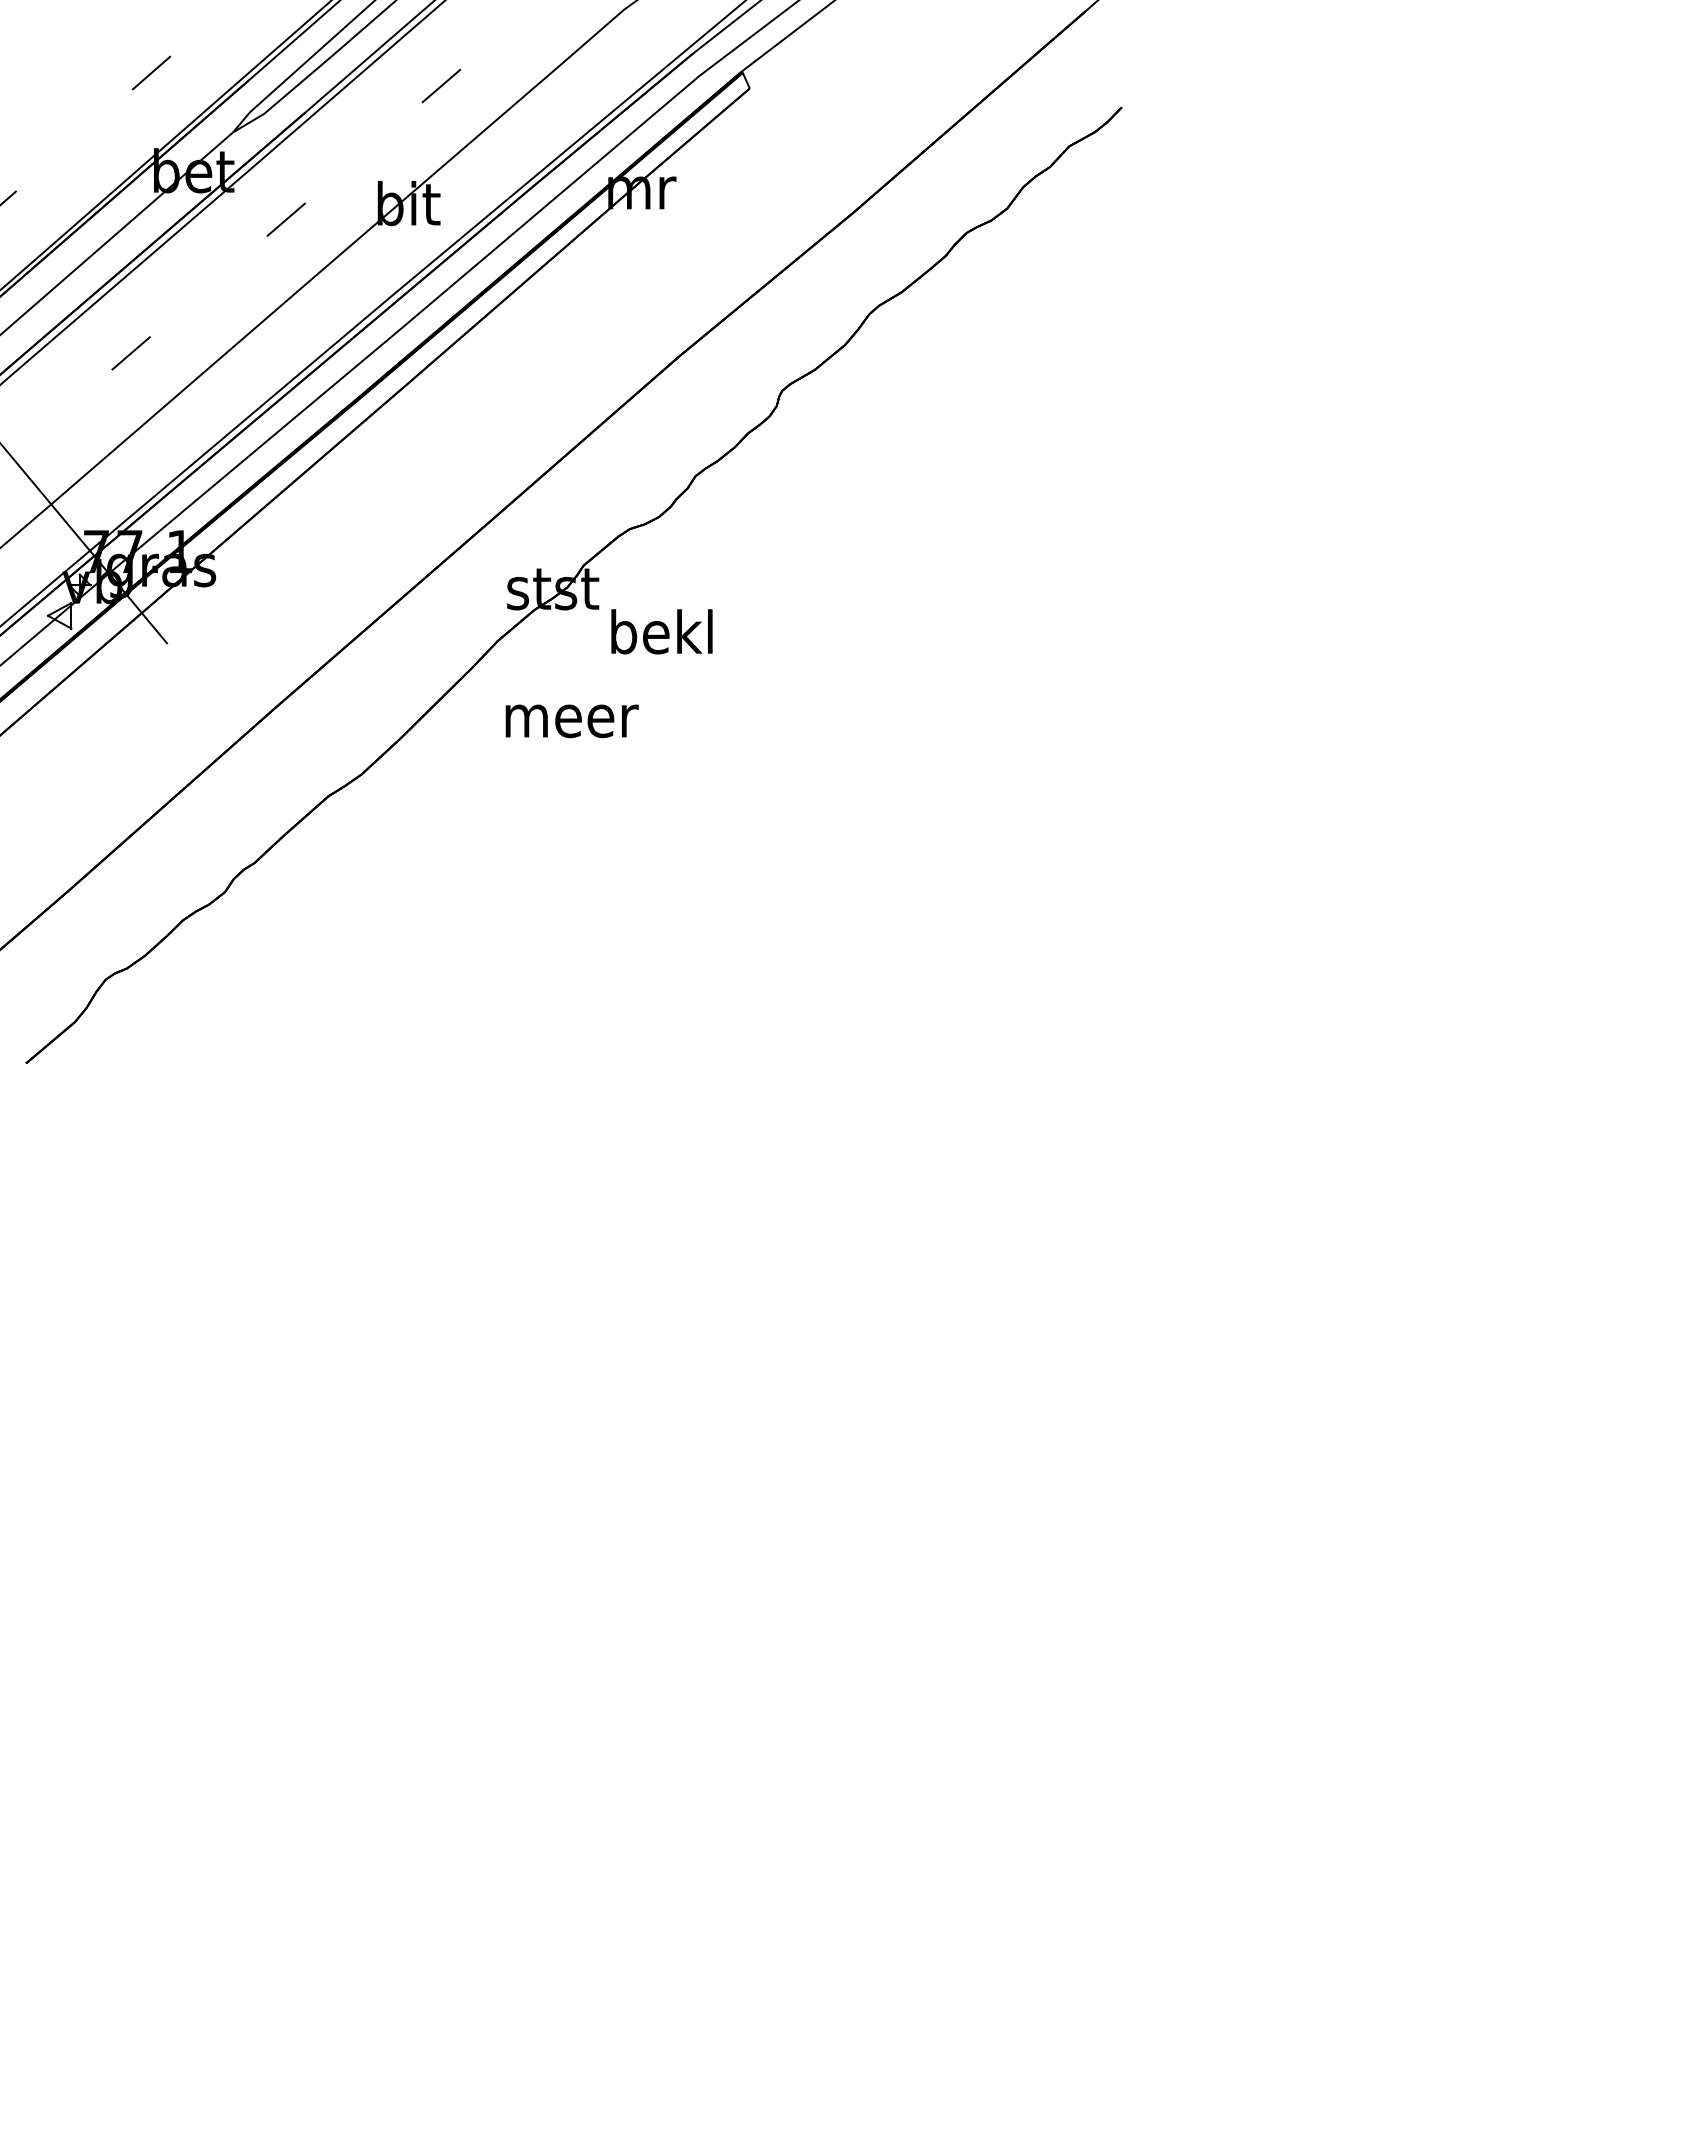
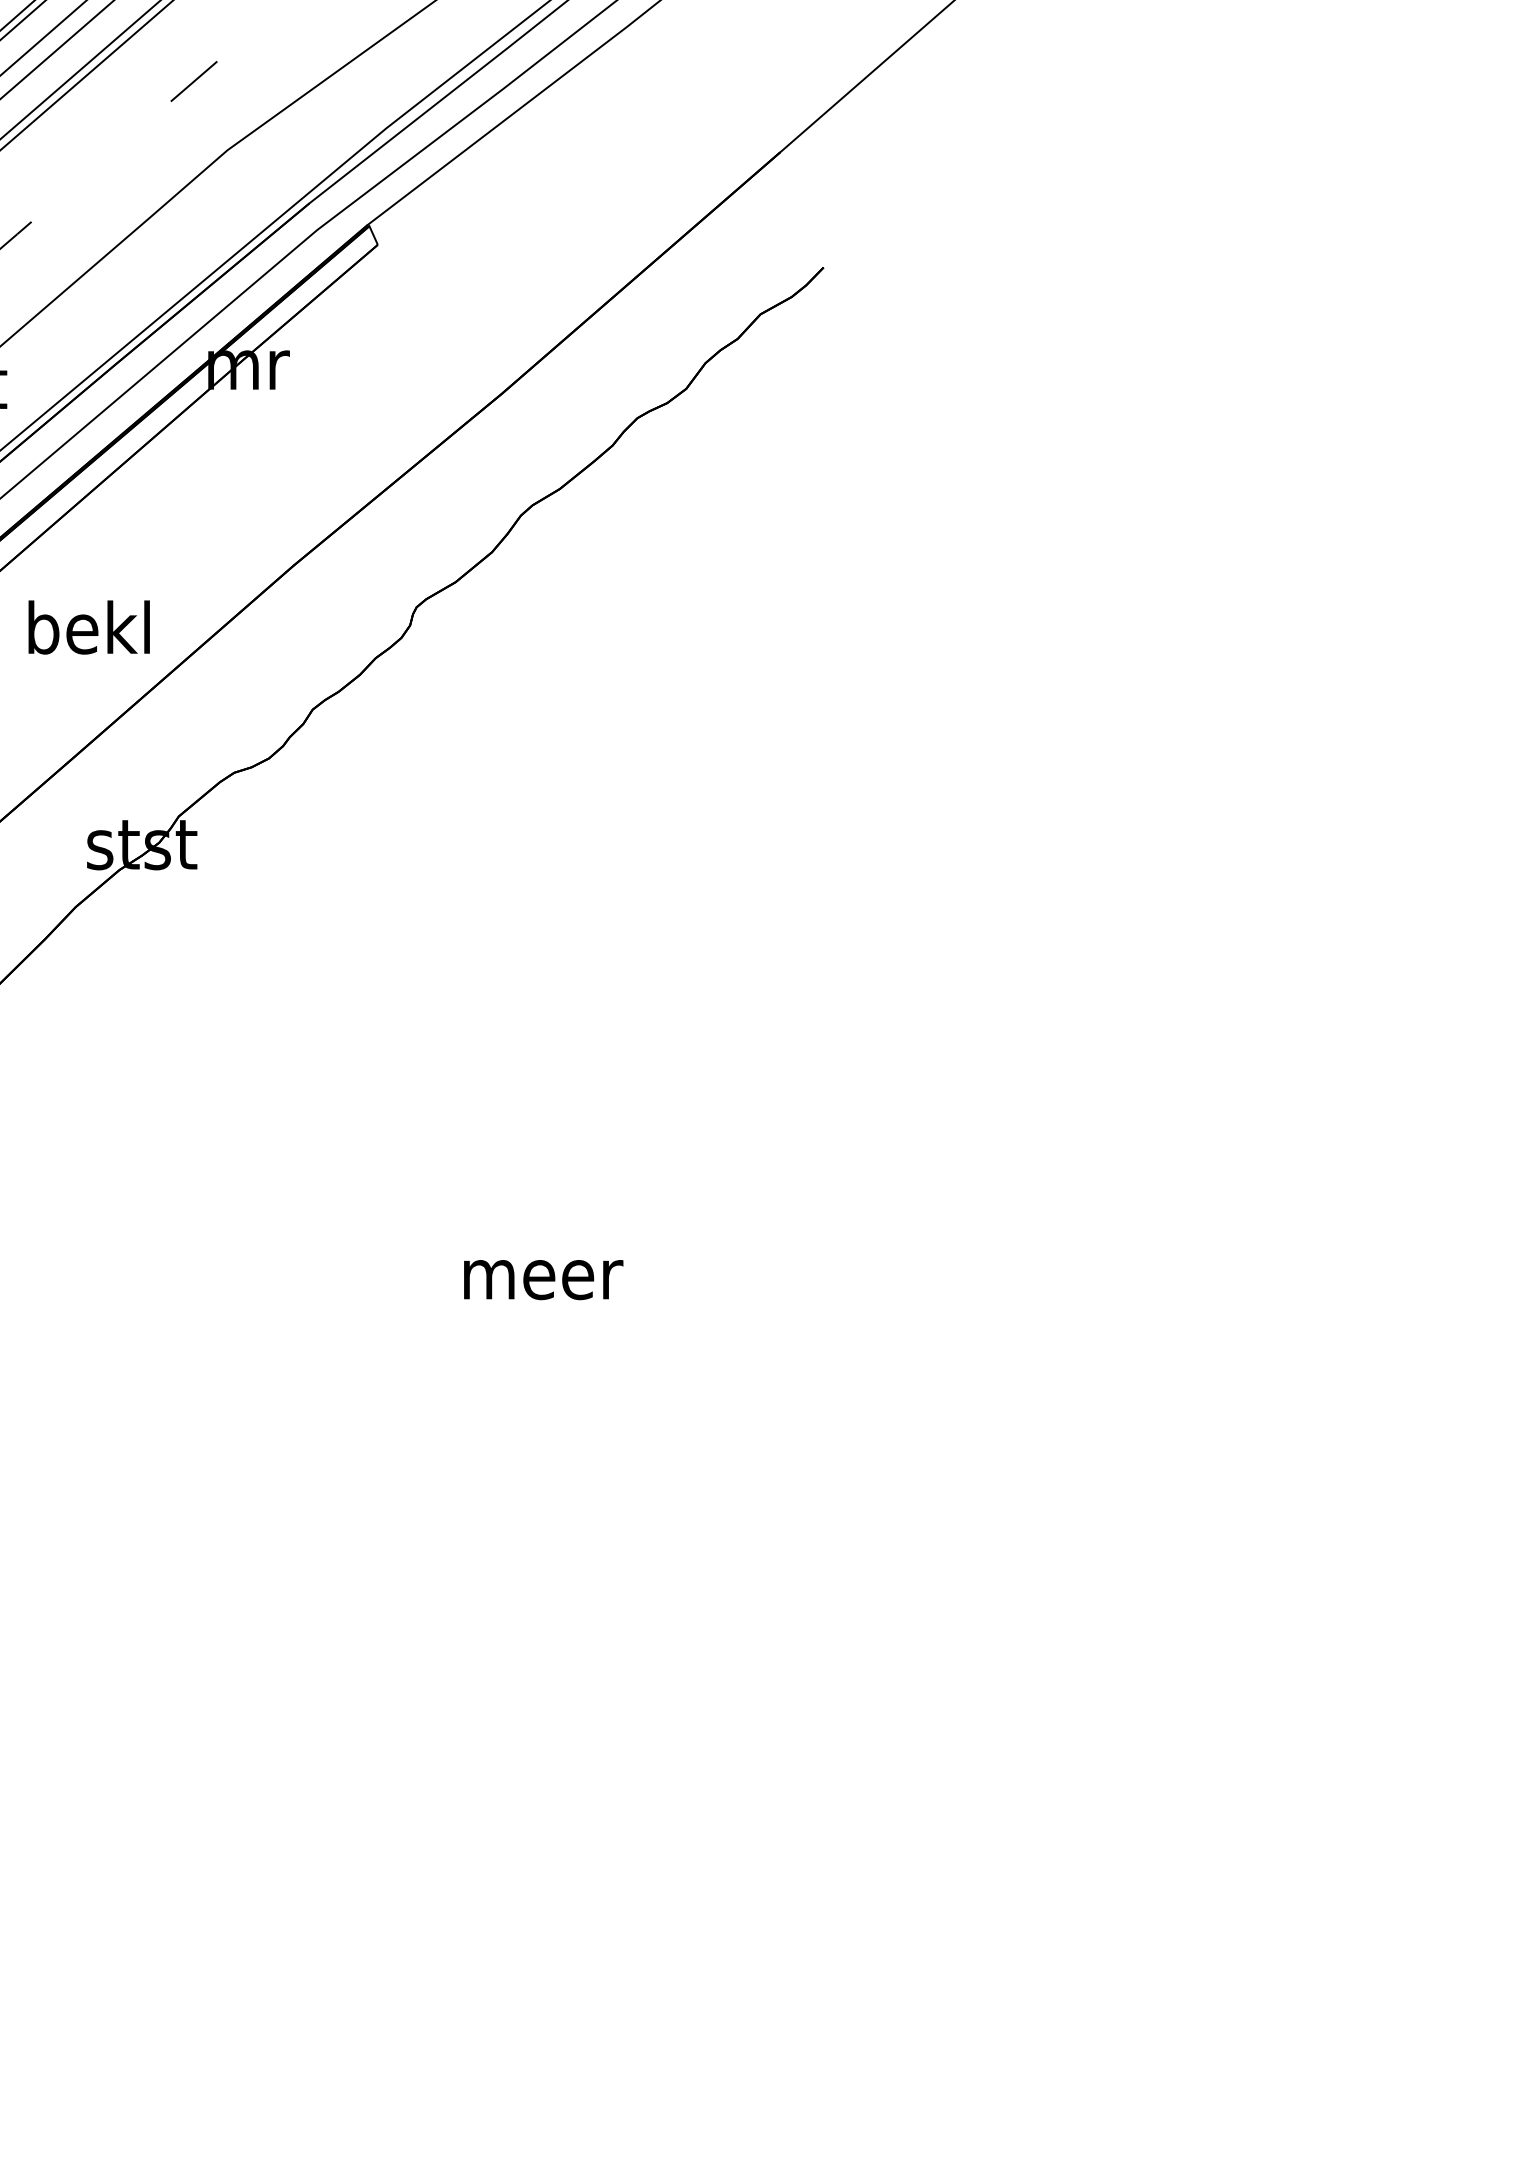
text: (661, 631) -> (88, 627), moved
text: (571, 721) -> (542, 1280), moved

